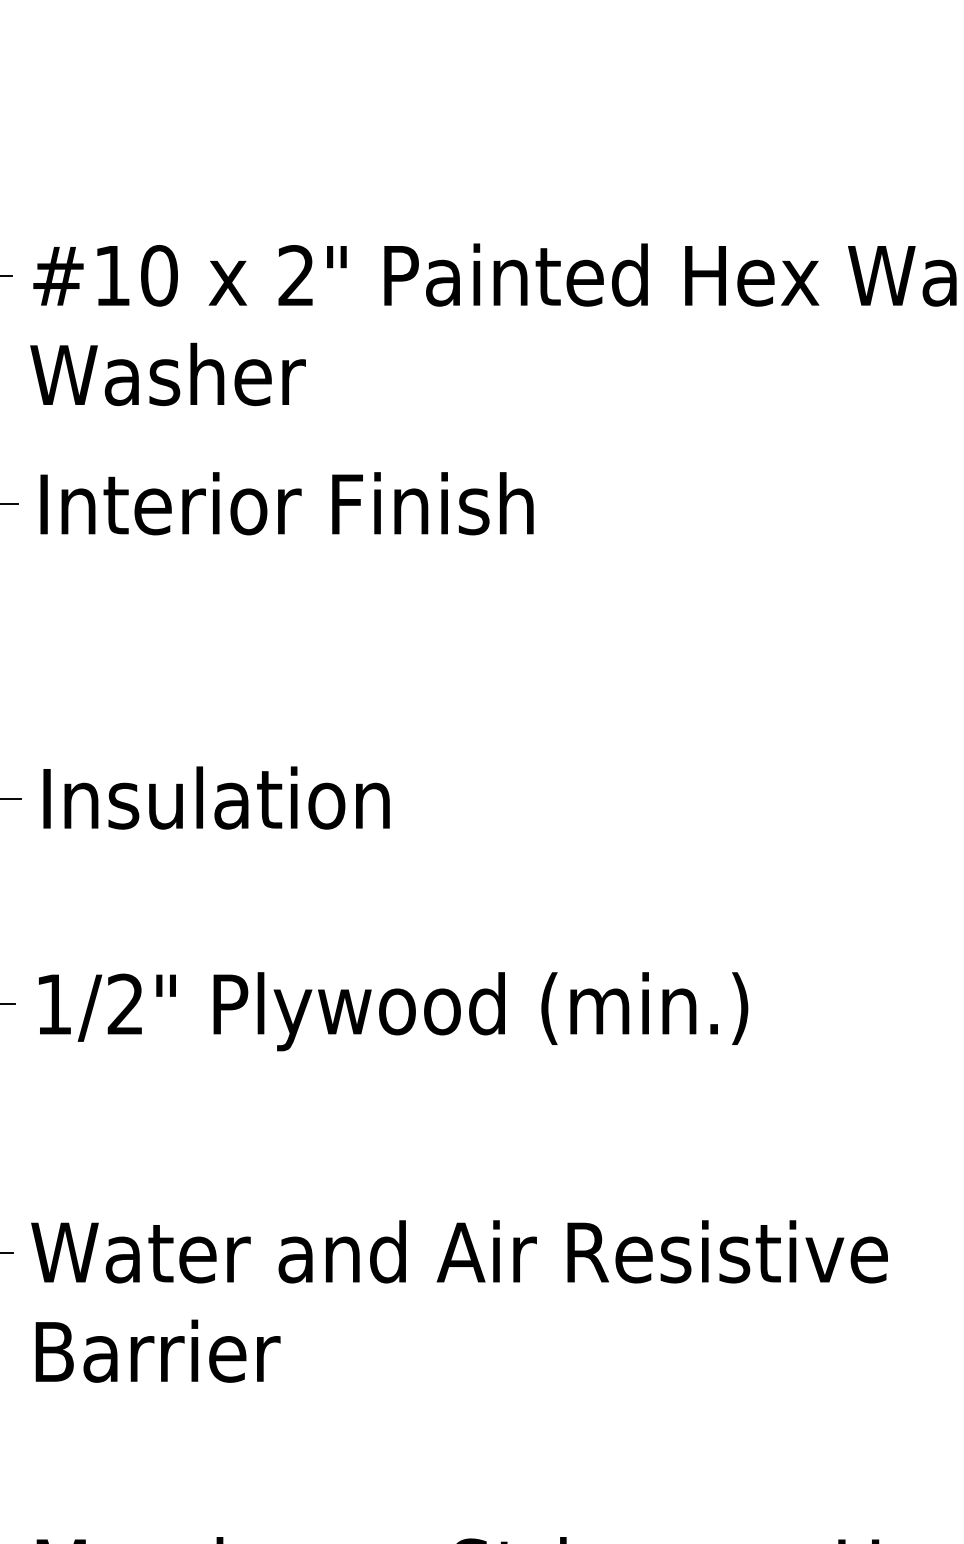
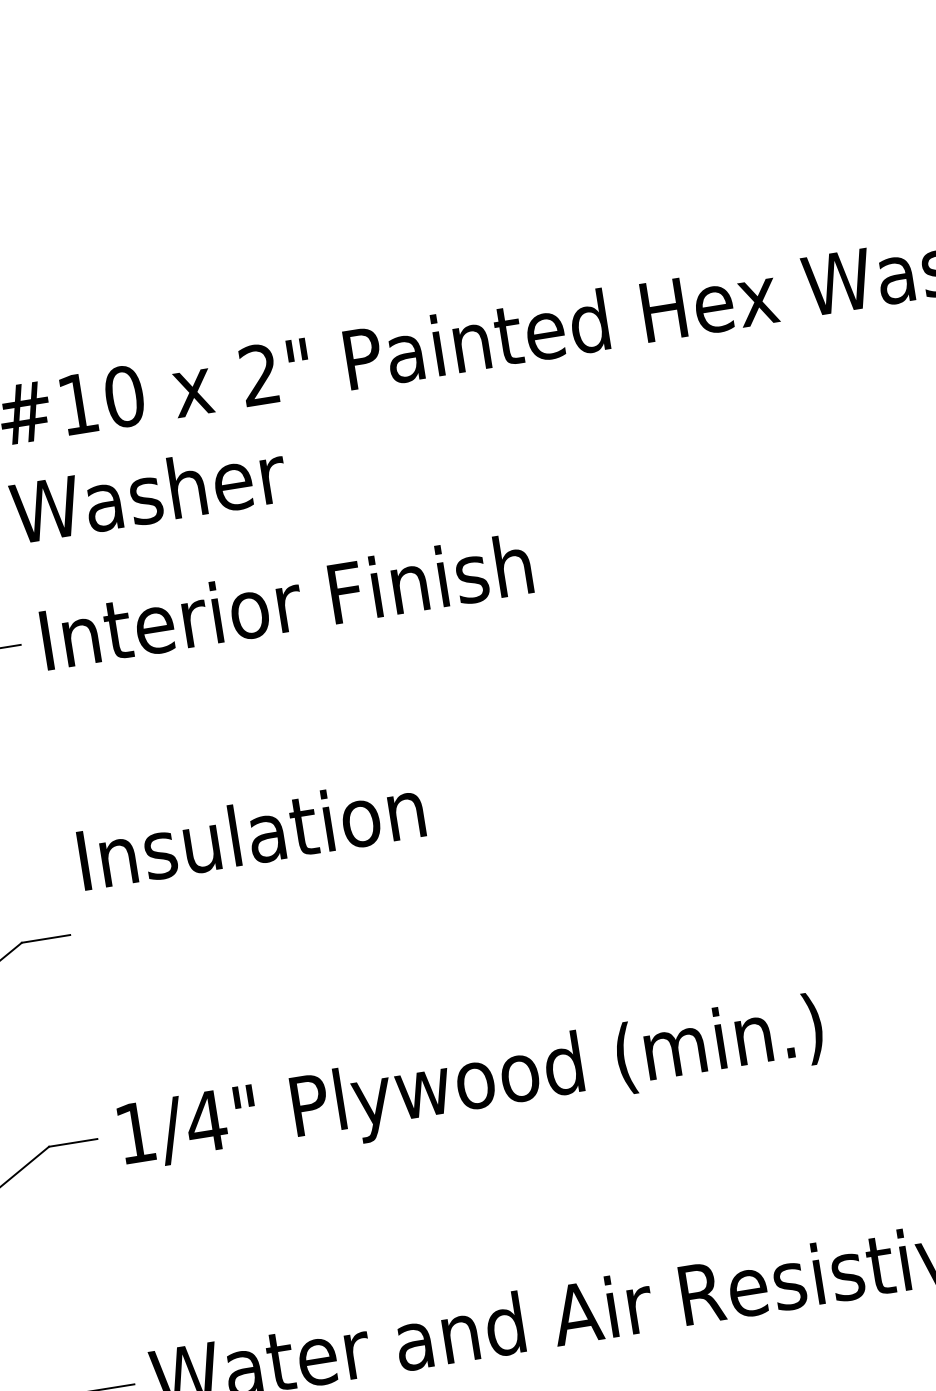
text: (216, 797) -> (251, 832), moved
text: (125, 1003) -> (206, 1120), 1/2" -> 1/4"

